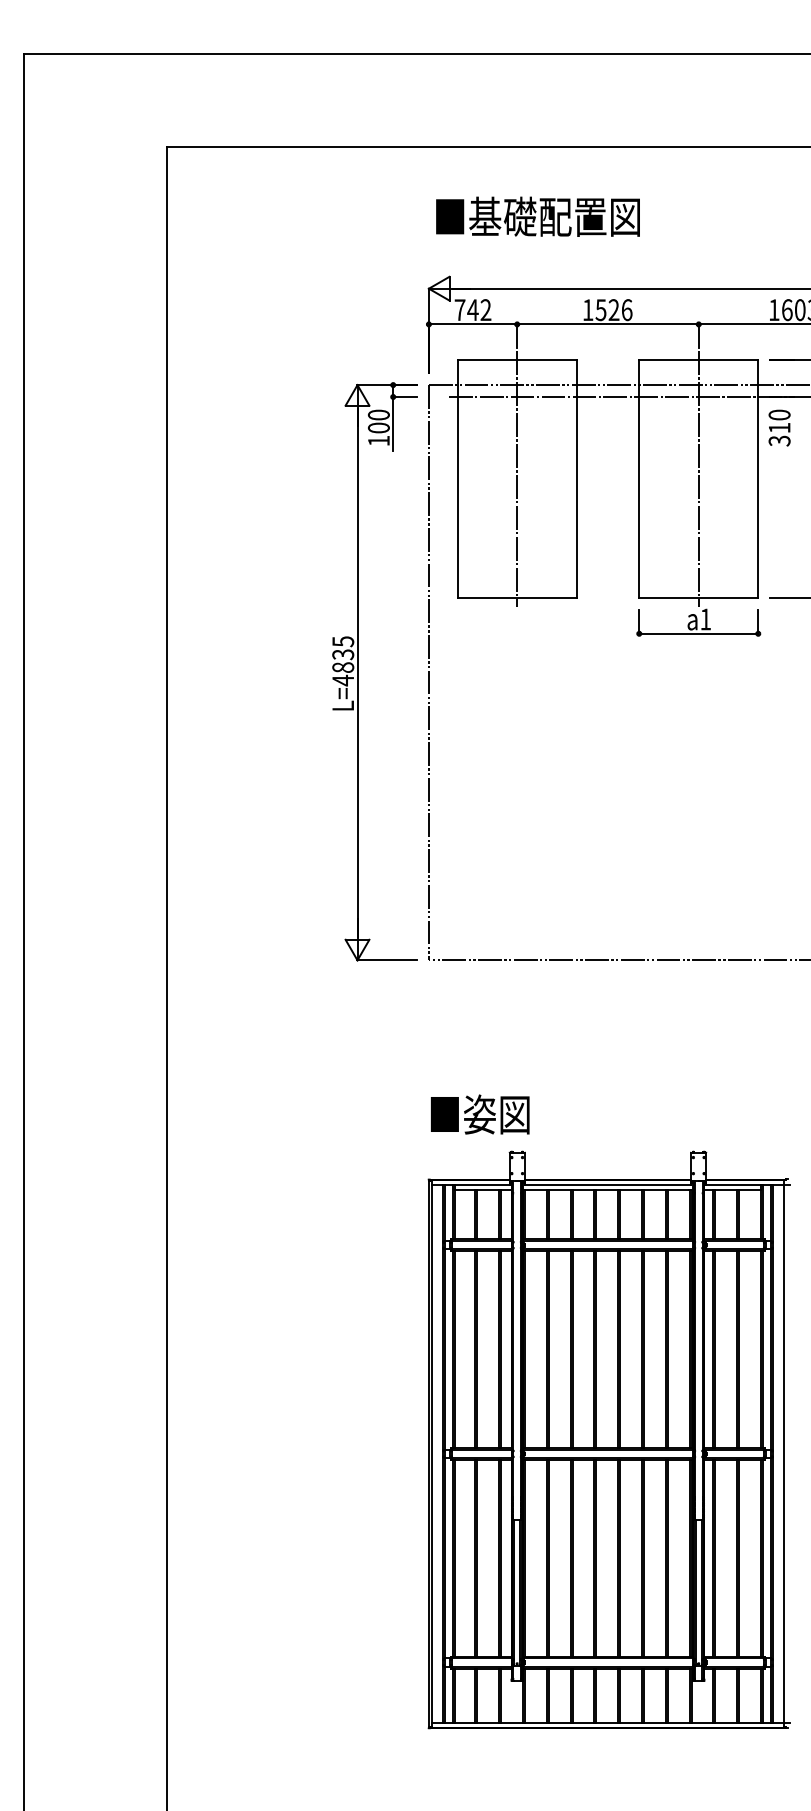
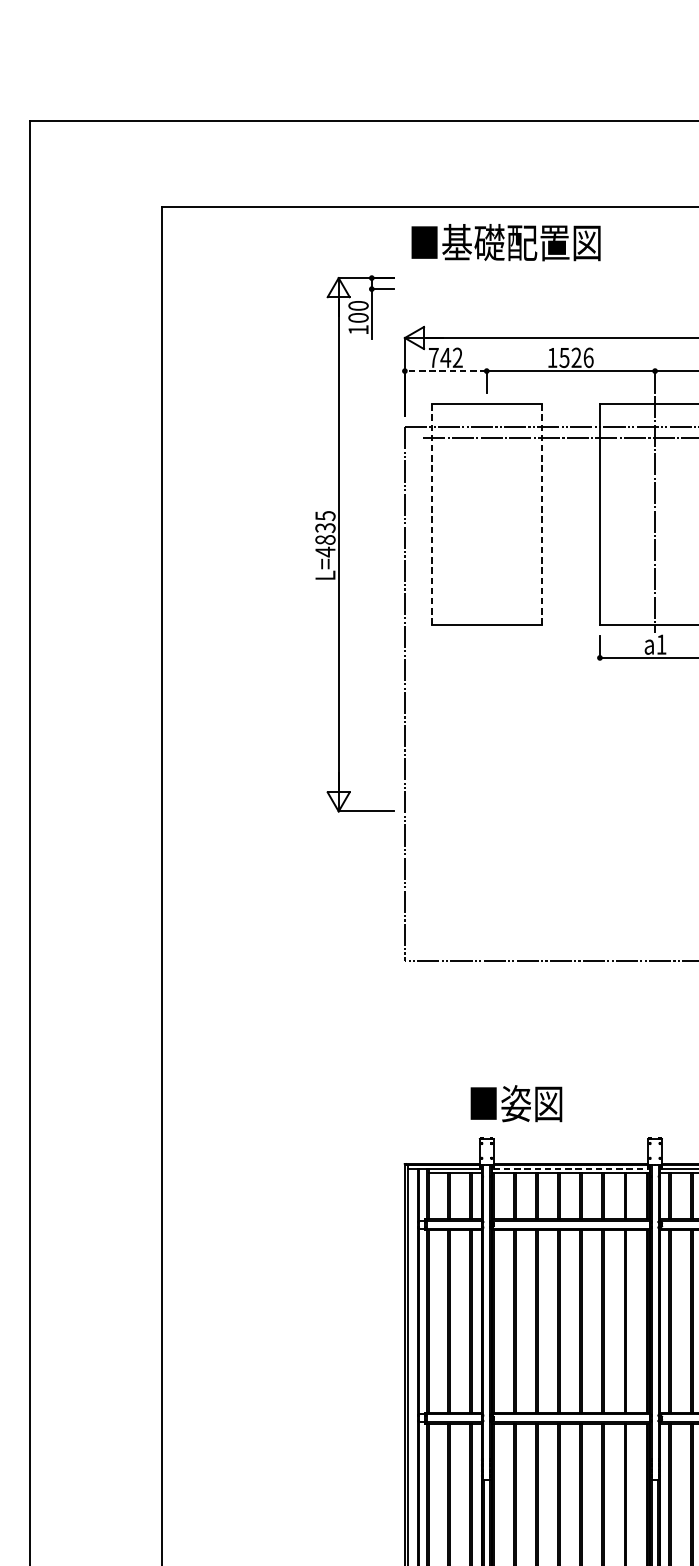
text: (537, 216) -> (505, 242), moved
line: (472, 324) -> (445, 371), solid -> dashed
line: (457, 479) -> (431, 514), solid -> dashed
line: (517, 479) -> (487, 514), removed
line: (576, 479) -> (541, 514), solid -> dashed
part: (358, 671) -> (339, 543), moved
text: (480, 1114) -> (516, 1103), moved
line: (608, 1184) -> (571, 1168), solid -> dashed

